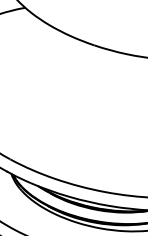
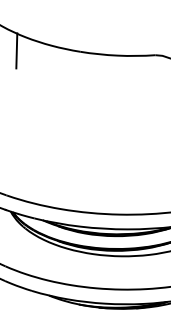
line: (39, 35) -> (16, 50), added

